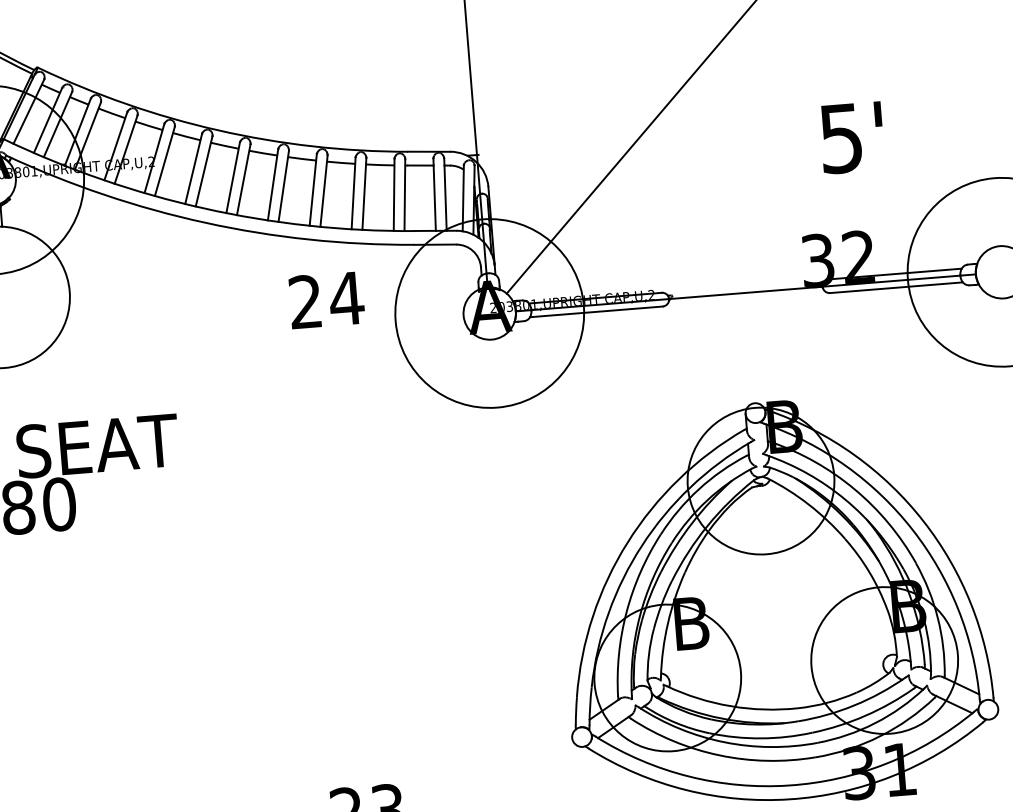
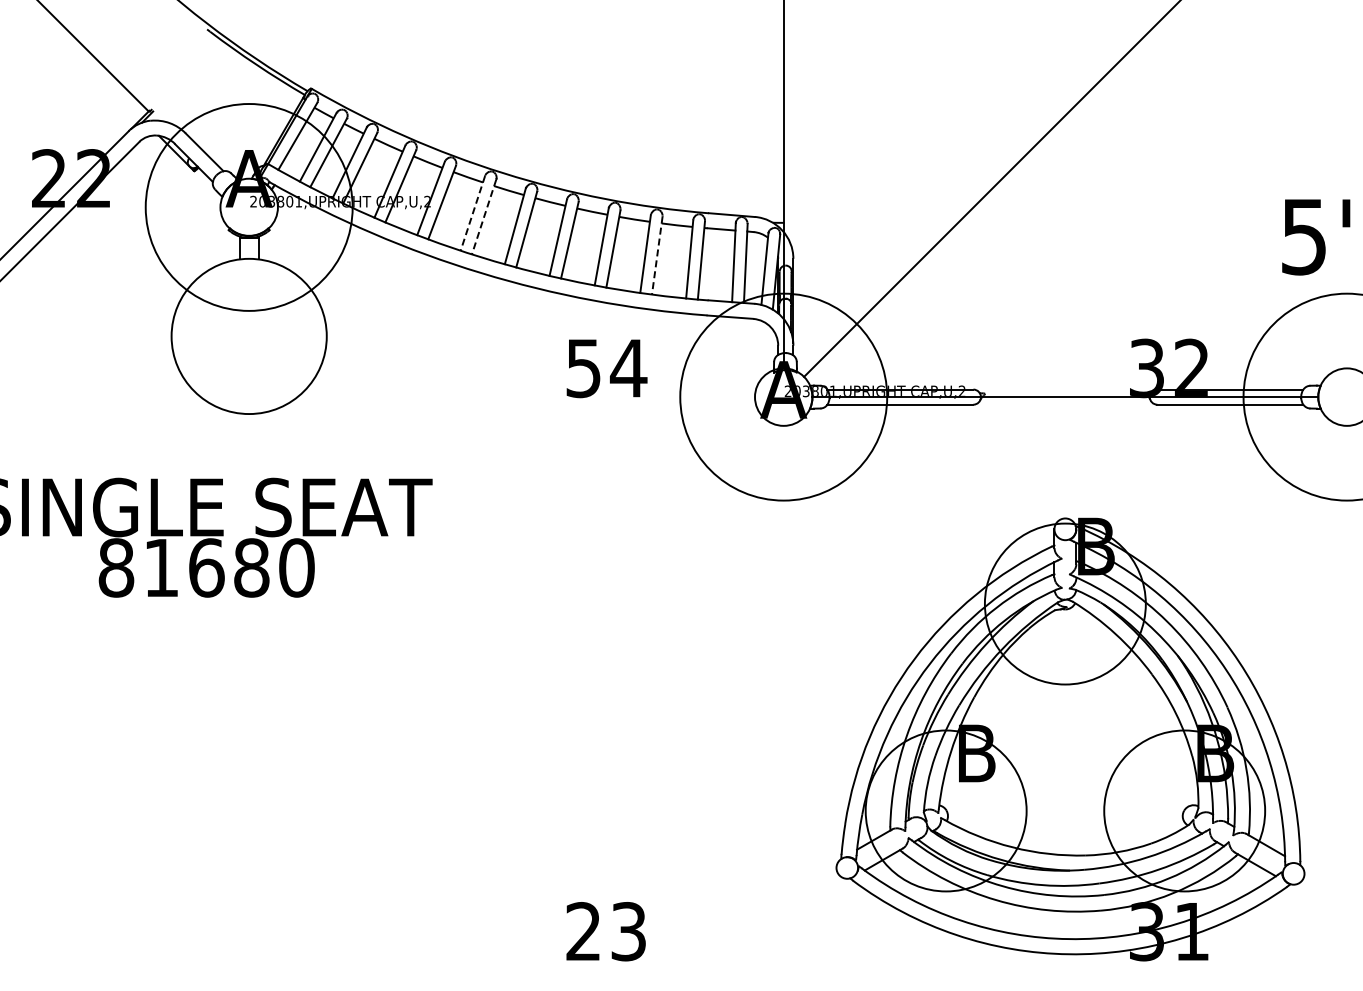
text: (852, 138) -> (1316, 237), moved
line: (193, 169) -> (472, 213), solid -> dashed
line: (203, 172) -> (483, 217), solid -> dashed
line: (364, 194) -> (657, 256), solid -> dashed
text: (305, 302) -> (583, 368), 24 -> 54

